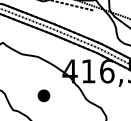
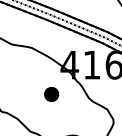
part: (43, 95) -> (51, 94), moved

